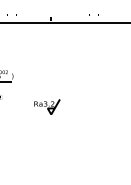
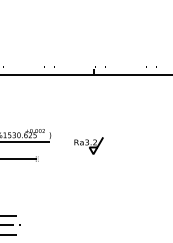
part: (46, 106) -> (88, 145), moved

